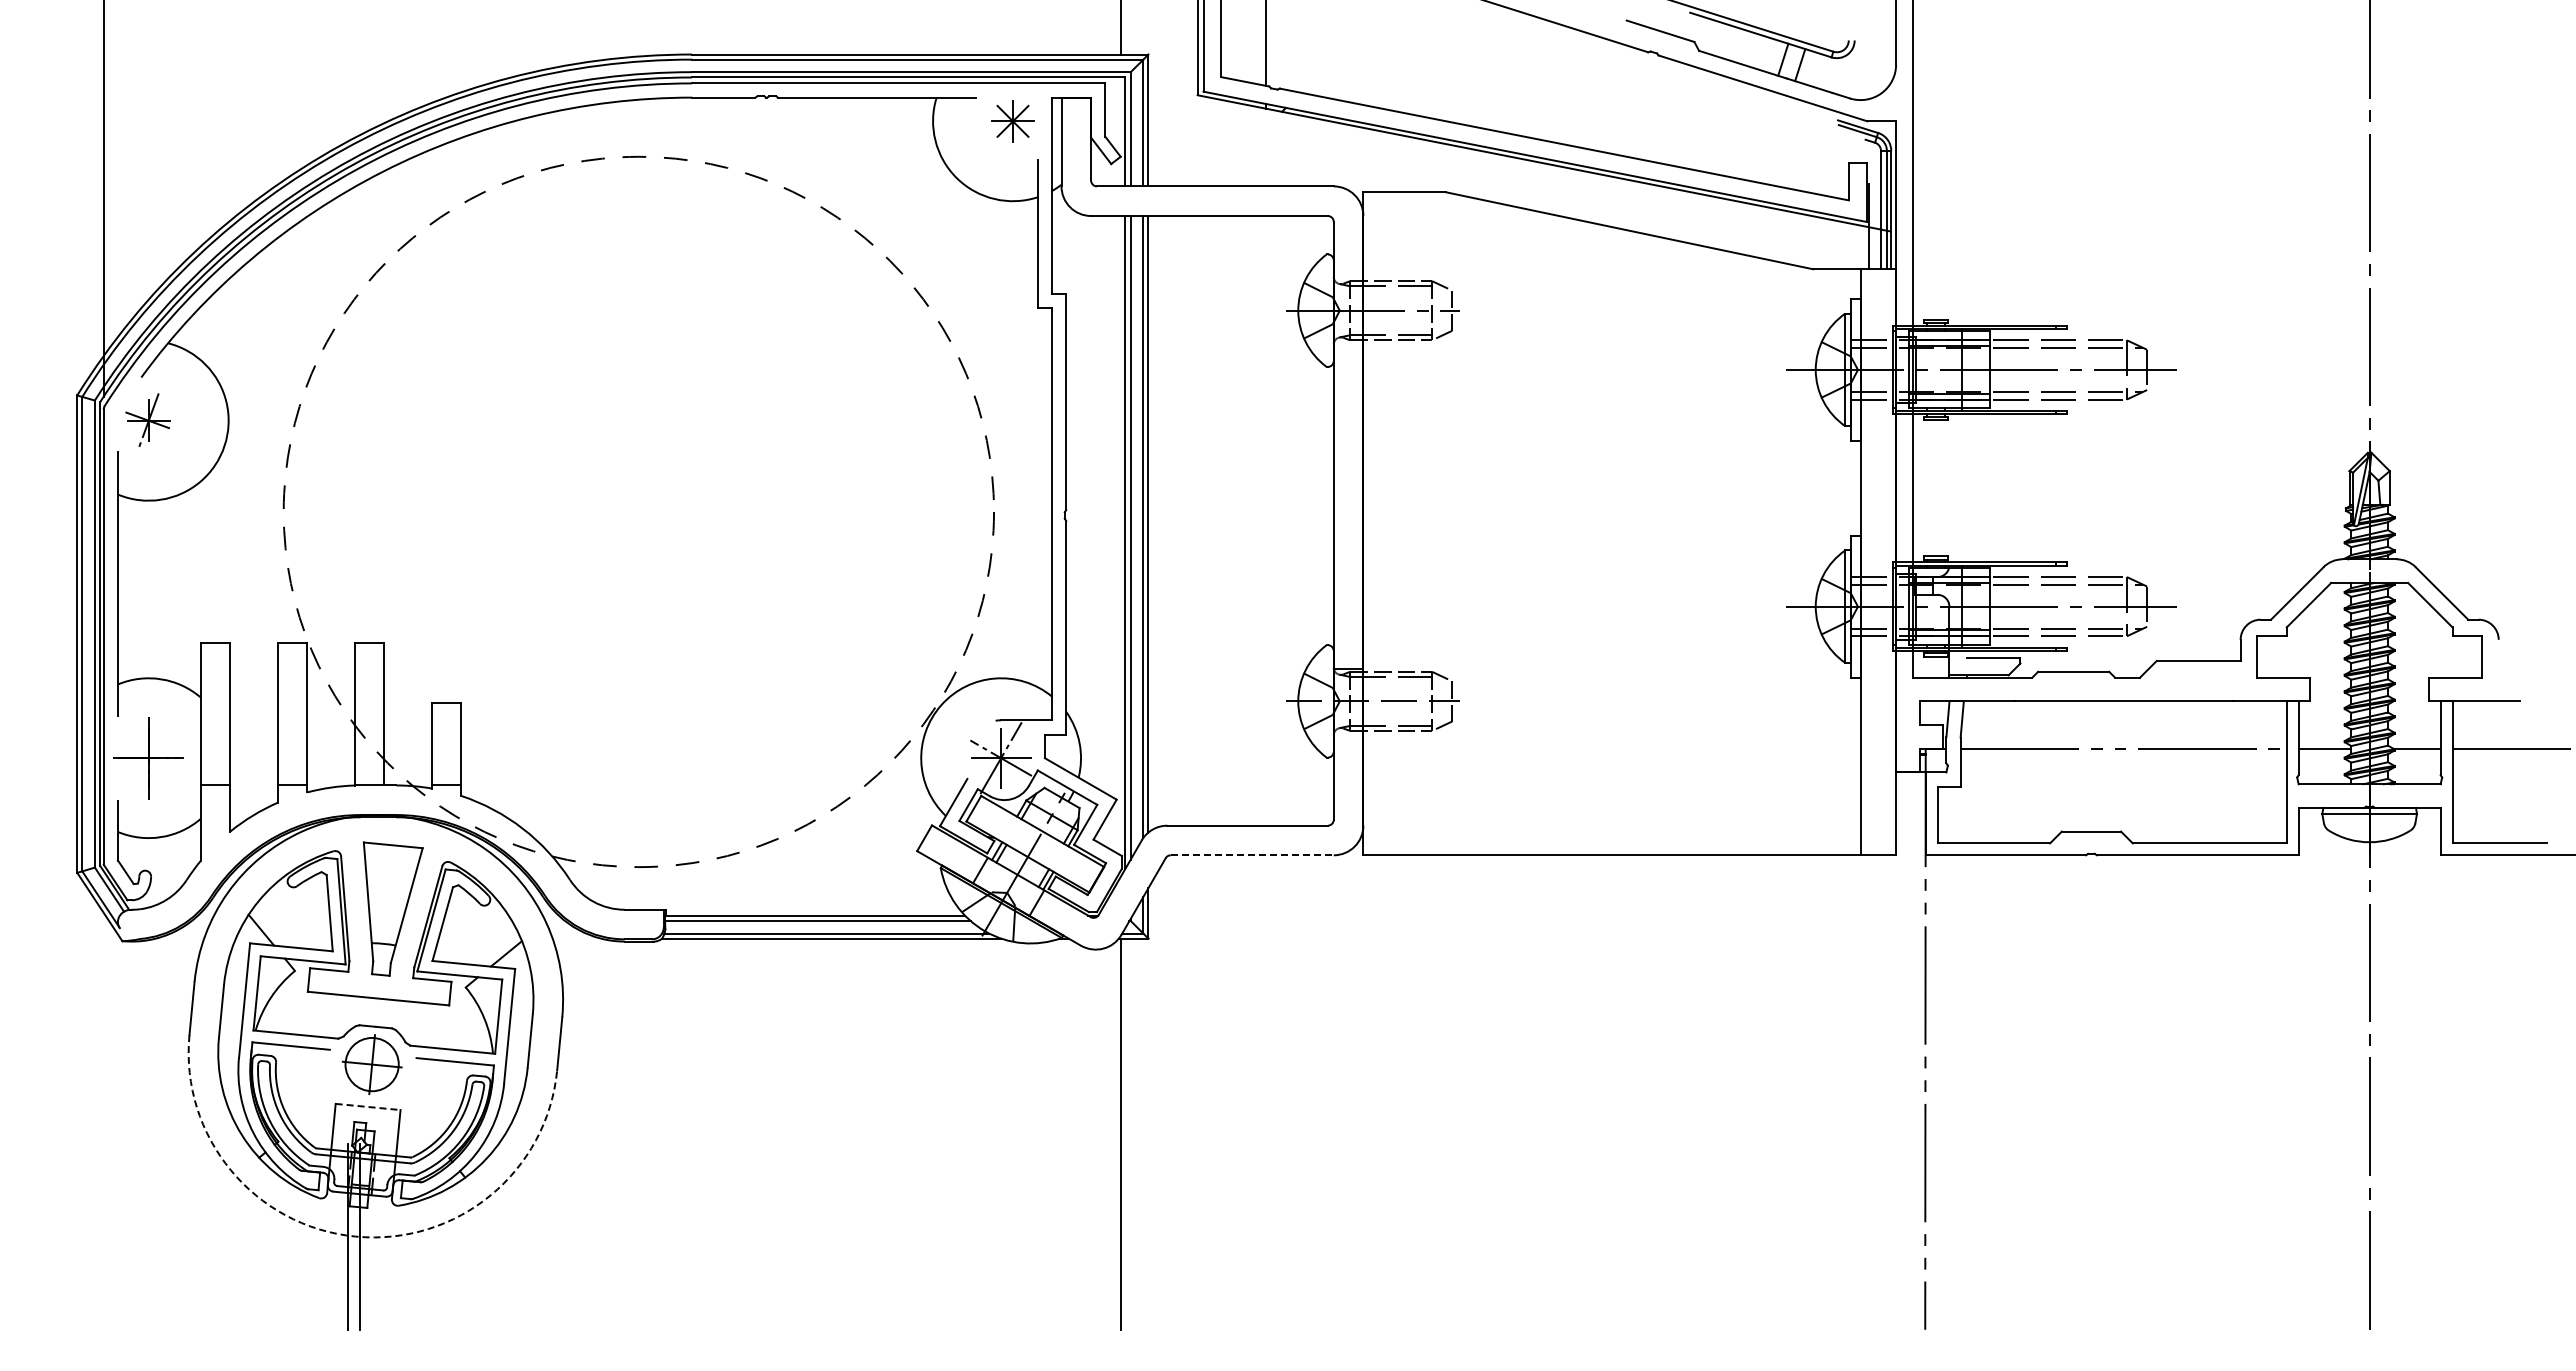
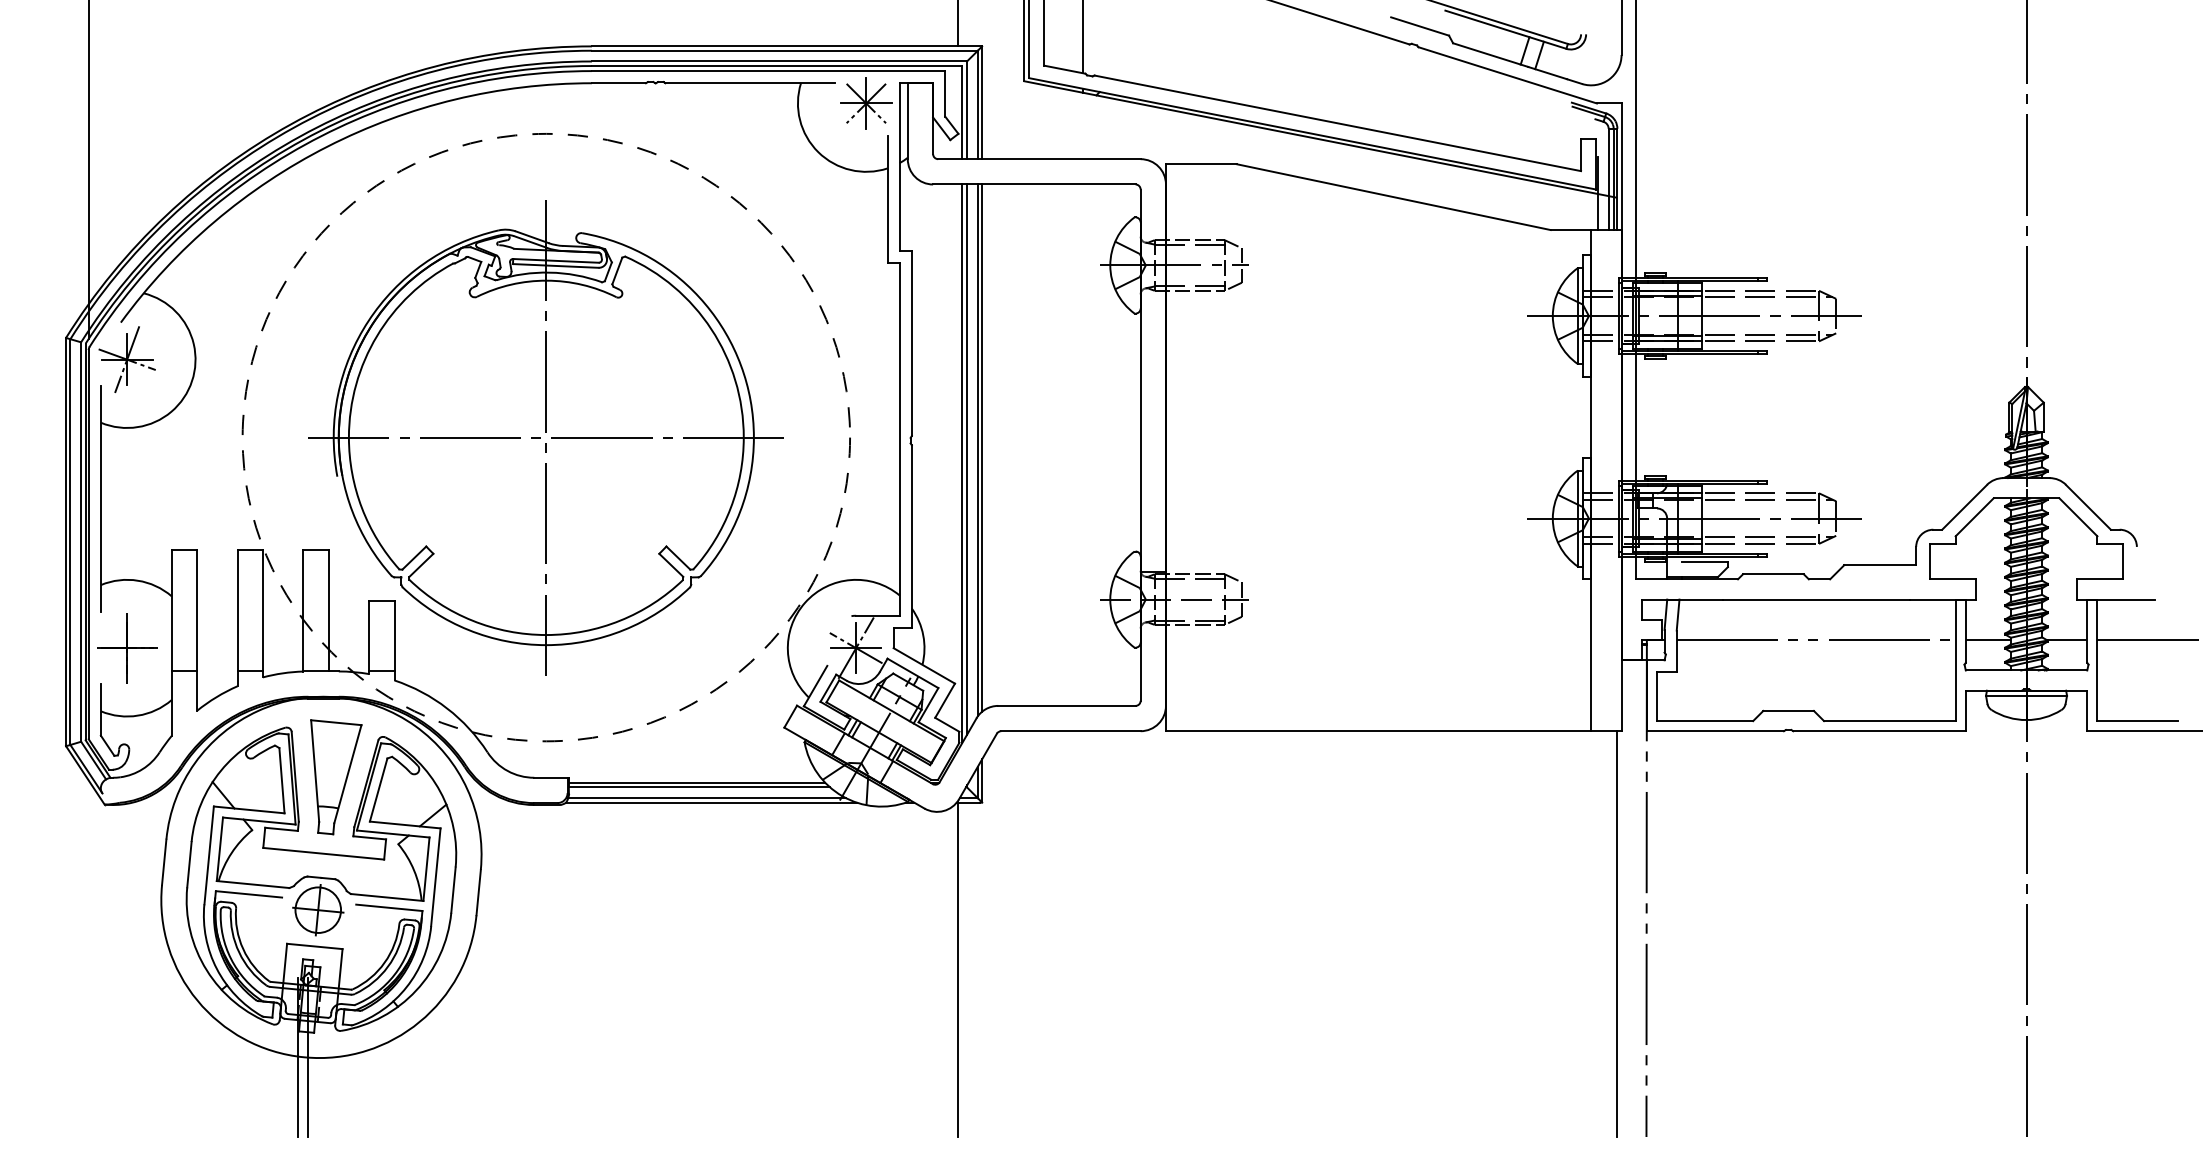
part: (1012, 121) -> (865, 103), size x1.43
part: (148, 420) -> (126, 359), size x1.43
part: (638, 511) -> (546, 437), added
line: (1252, 855) -> (1071, 731), dashed -> solid
line: (1890, 1092) -> (1616, 934), added
line: (368, 1106) -> (315, 946), dashed -> solid
arc: (355, 1236) -> (304, 1057), dashed -> solid

